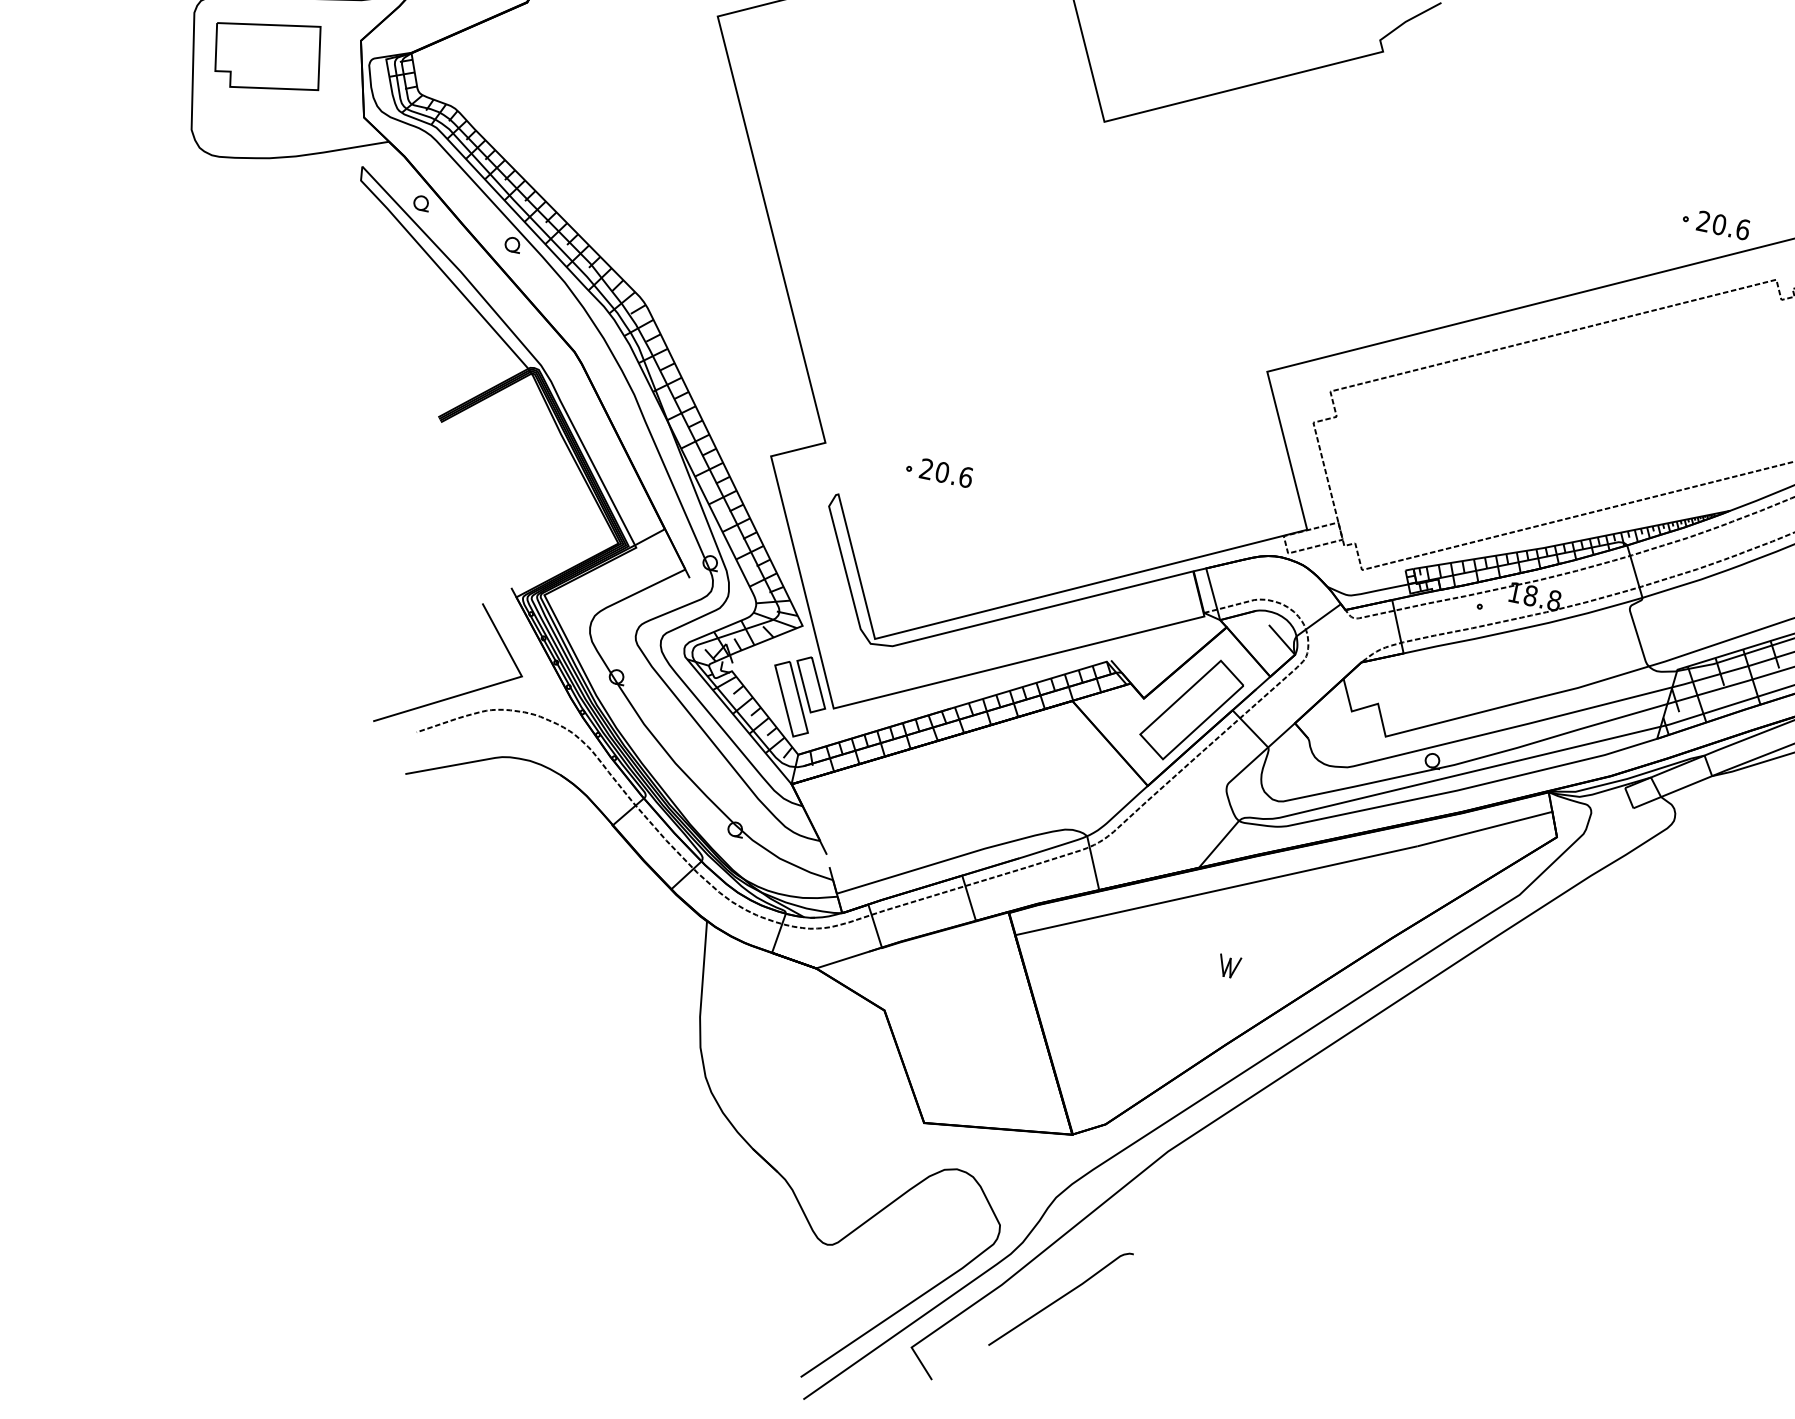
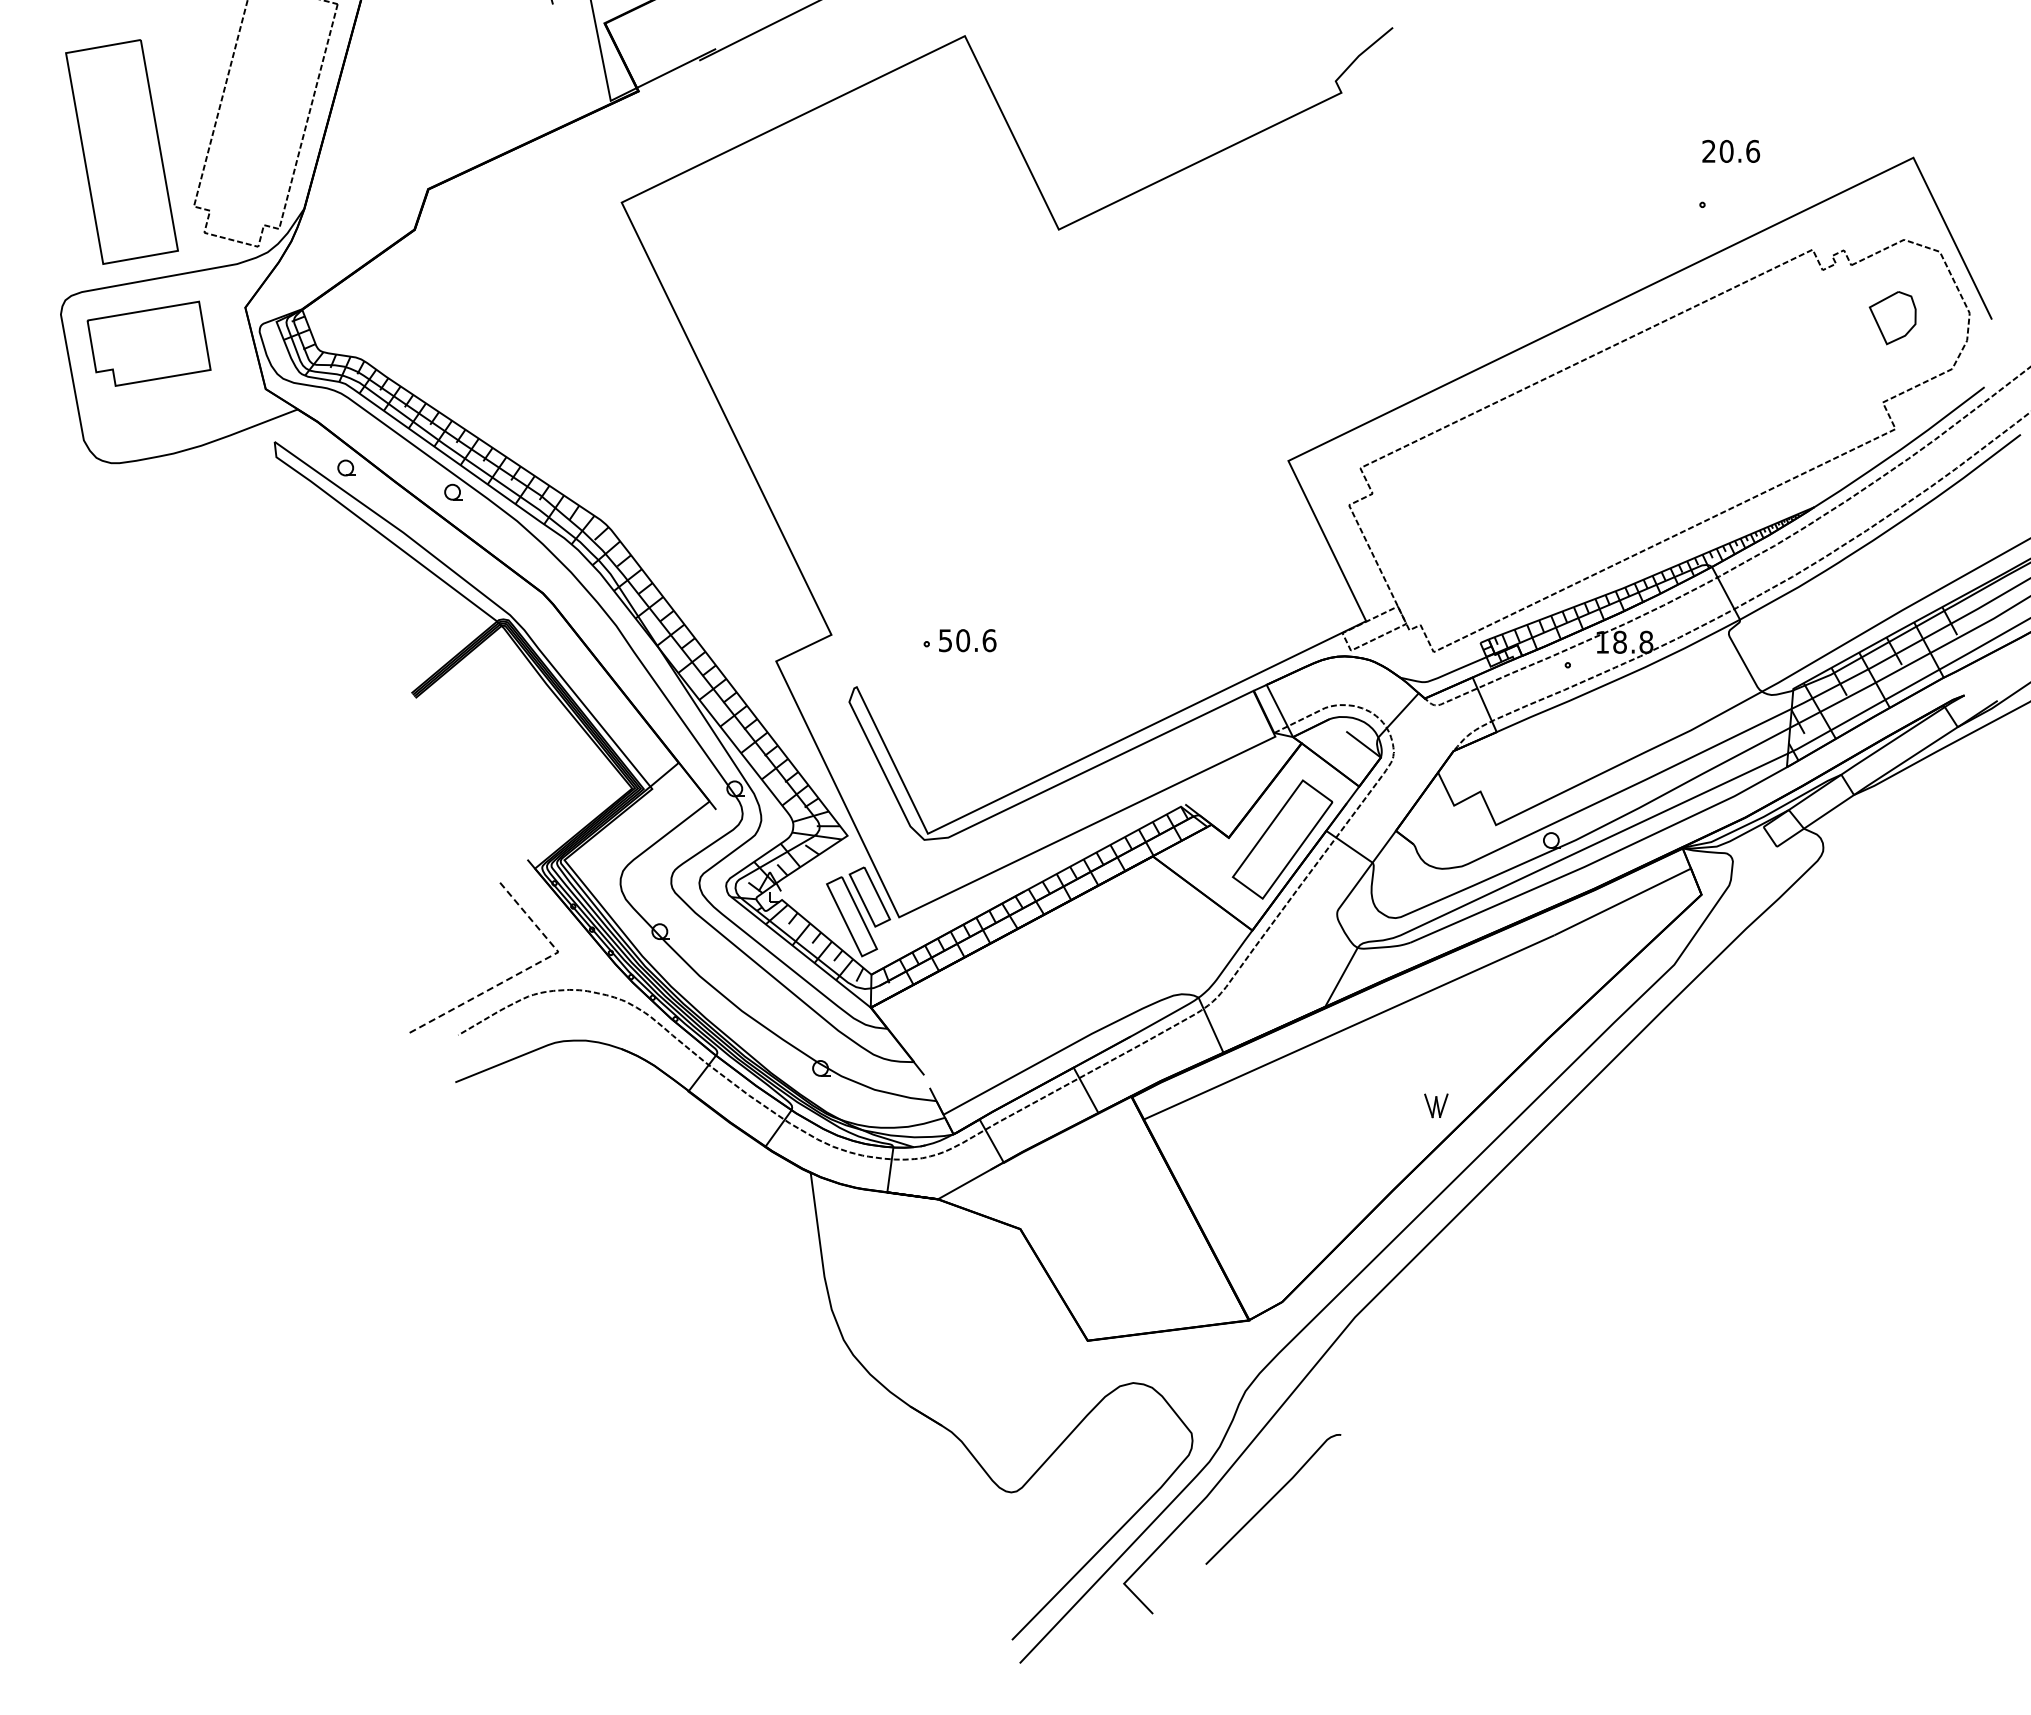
text: (1723, 225) -> (1731, 151), moved
text: (925, 468) -> (944, 640), 20.6 -> 50.6
line: (488, 686) -> (524, 970), solid -> dashed
part: (1229, 966) -> (1436, 1105), moved

